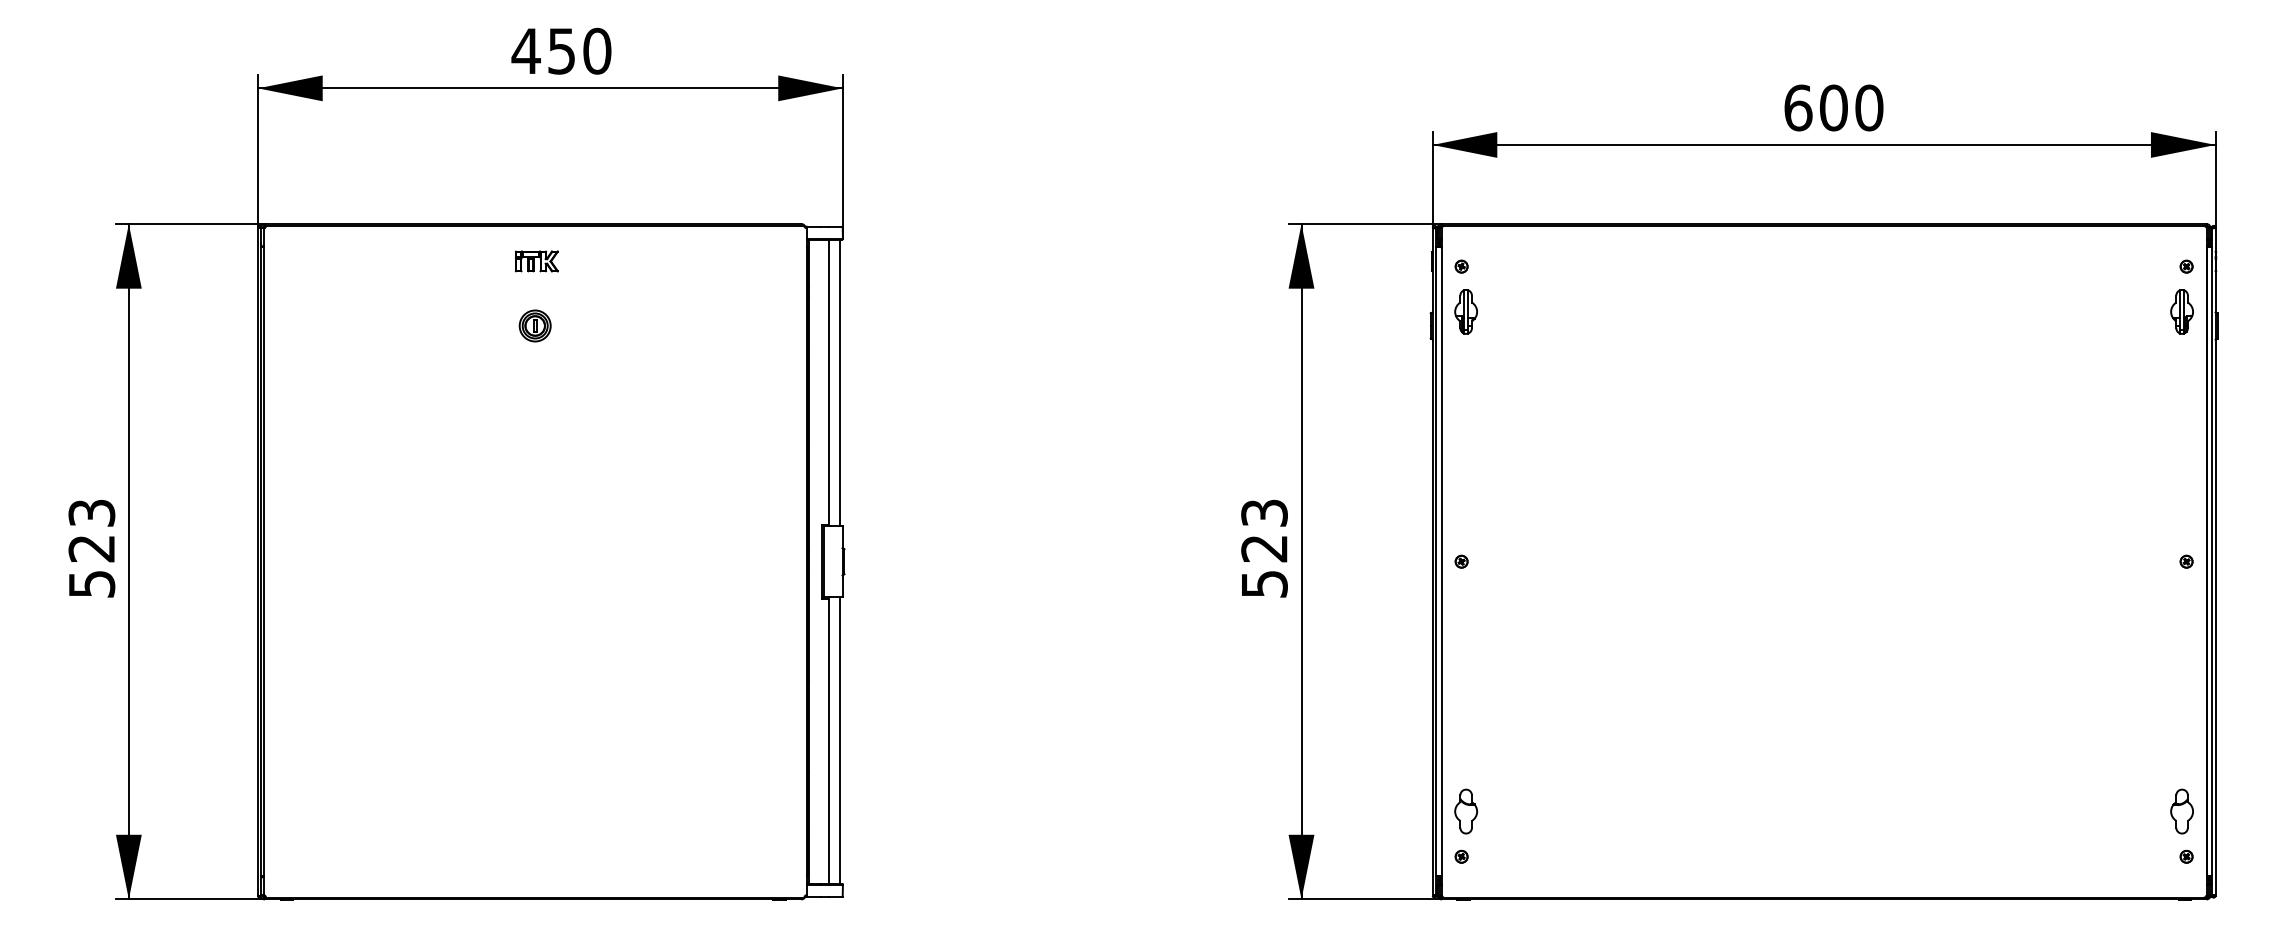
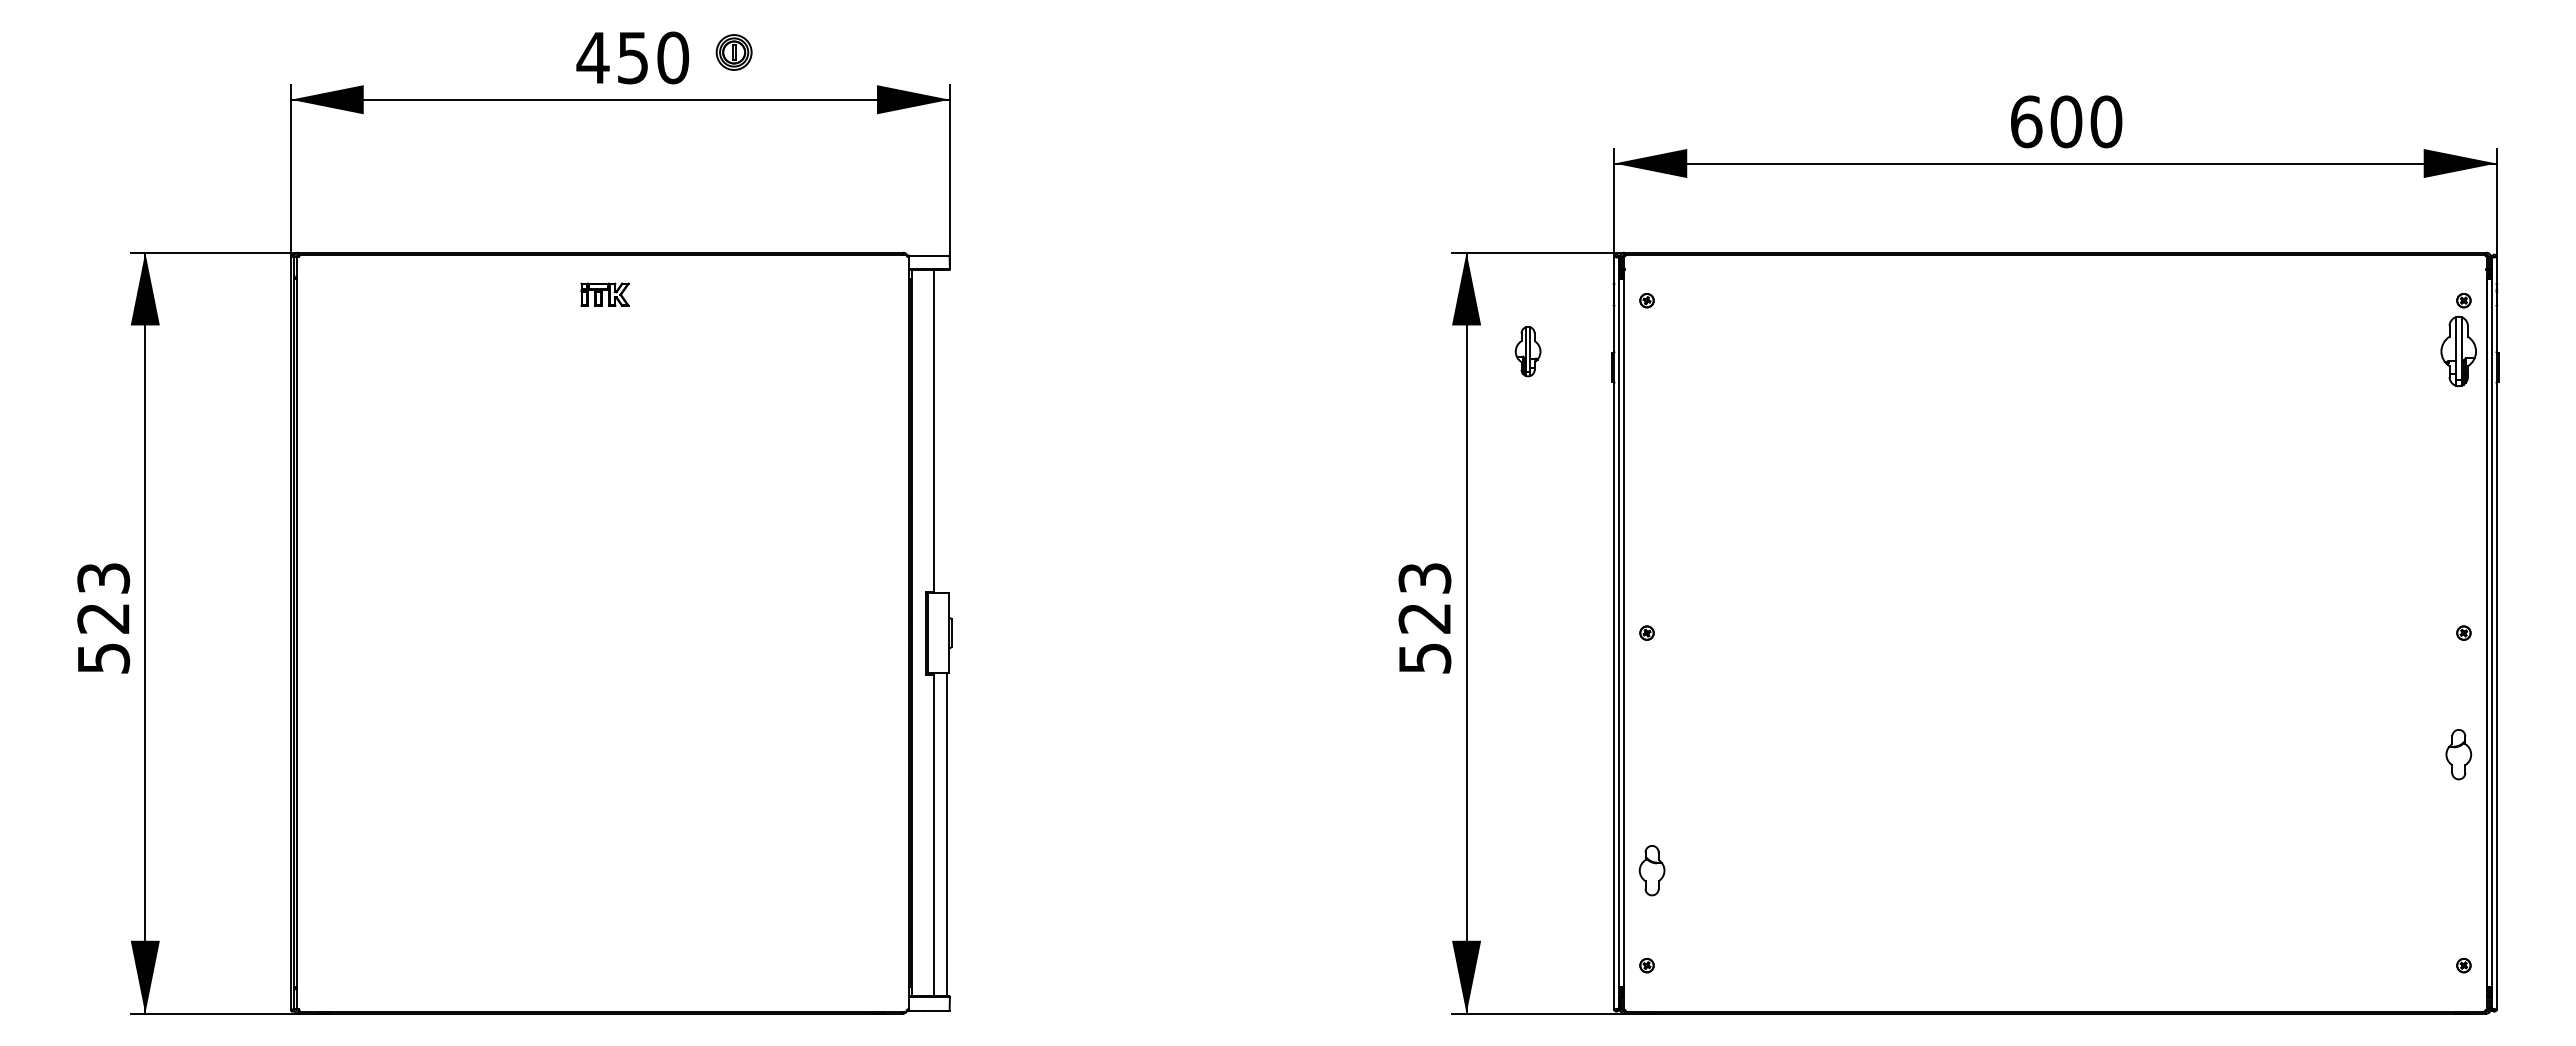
part: (1465, 311) -> (1527, 351), moved
part: (2181, 311) -> (2458, 351), size x1.4
part: (534, 325) -> (733, 52), moved
line: (839, 382) -> (946, 431), removed
part: (1465, 811) -> (1651, 870), moved
part: (2181, 811) -> (2458, 754), moved

